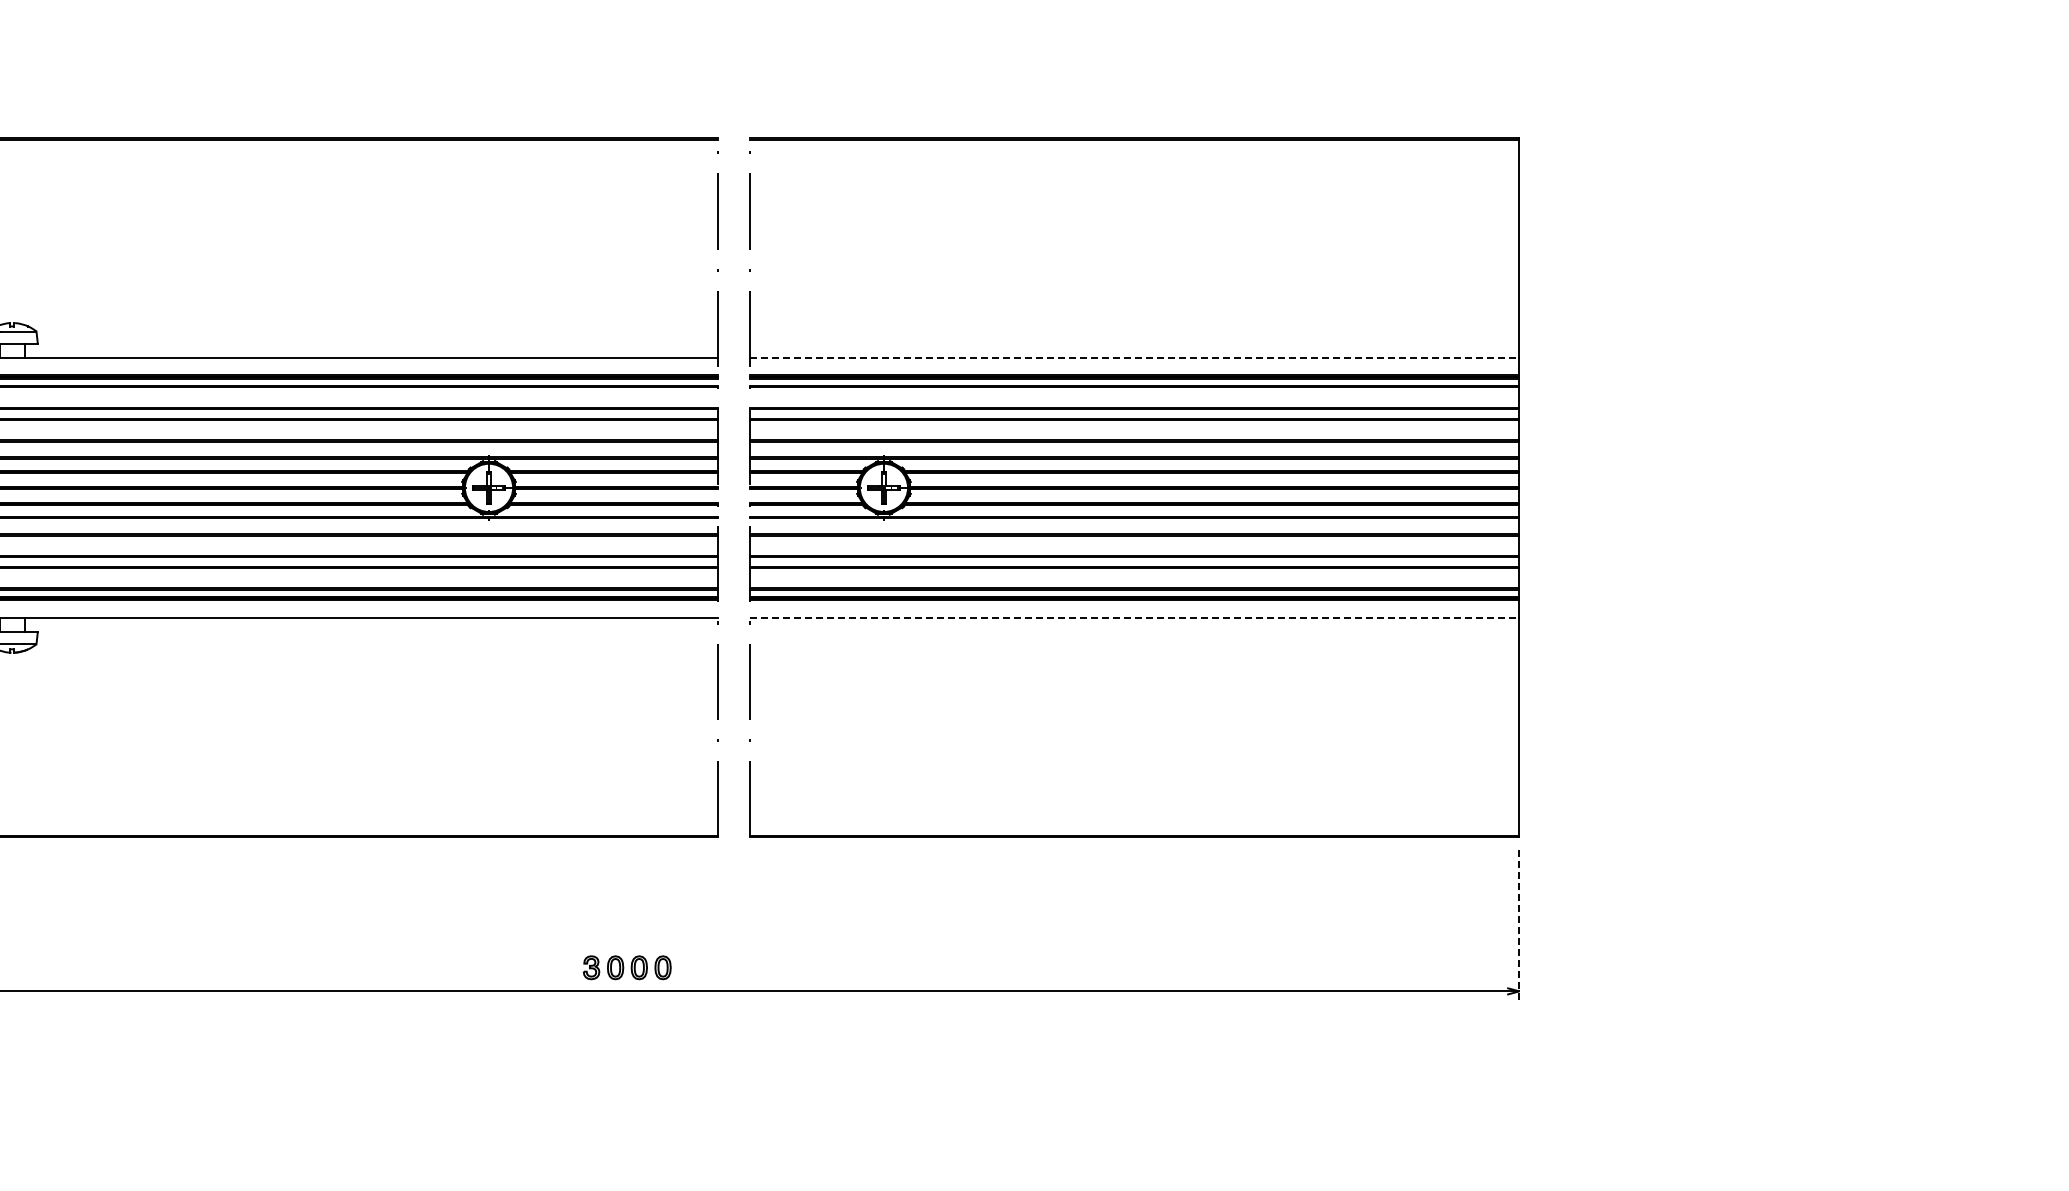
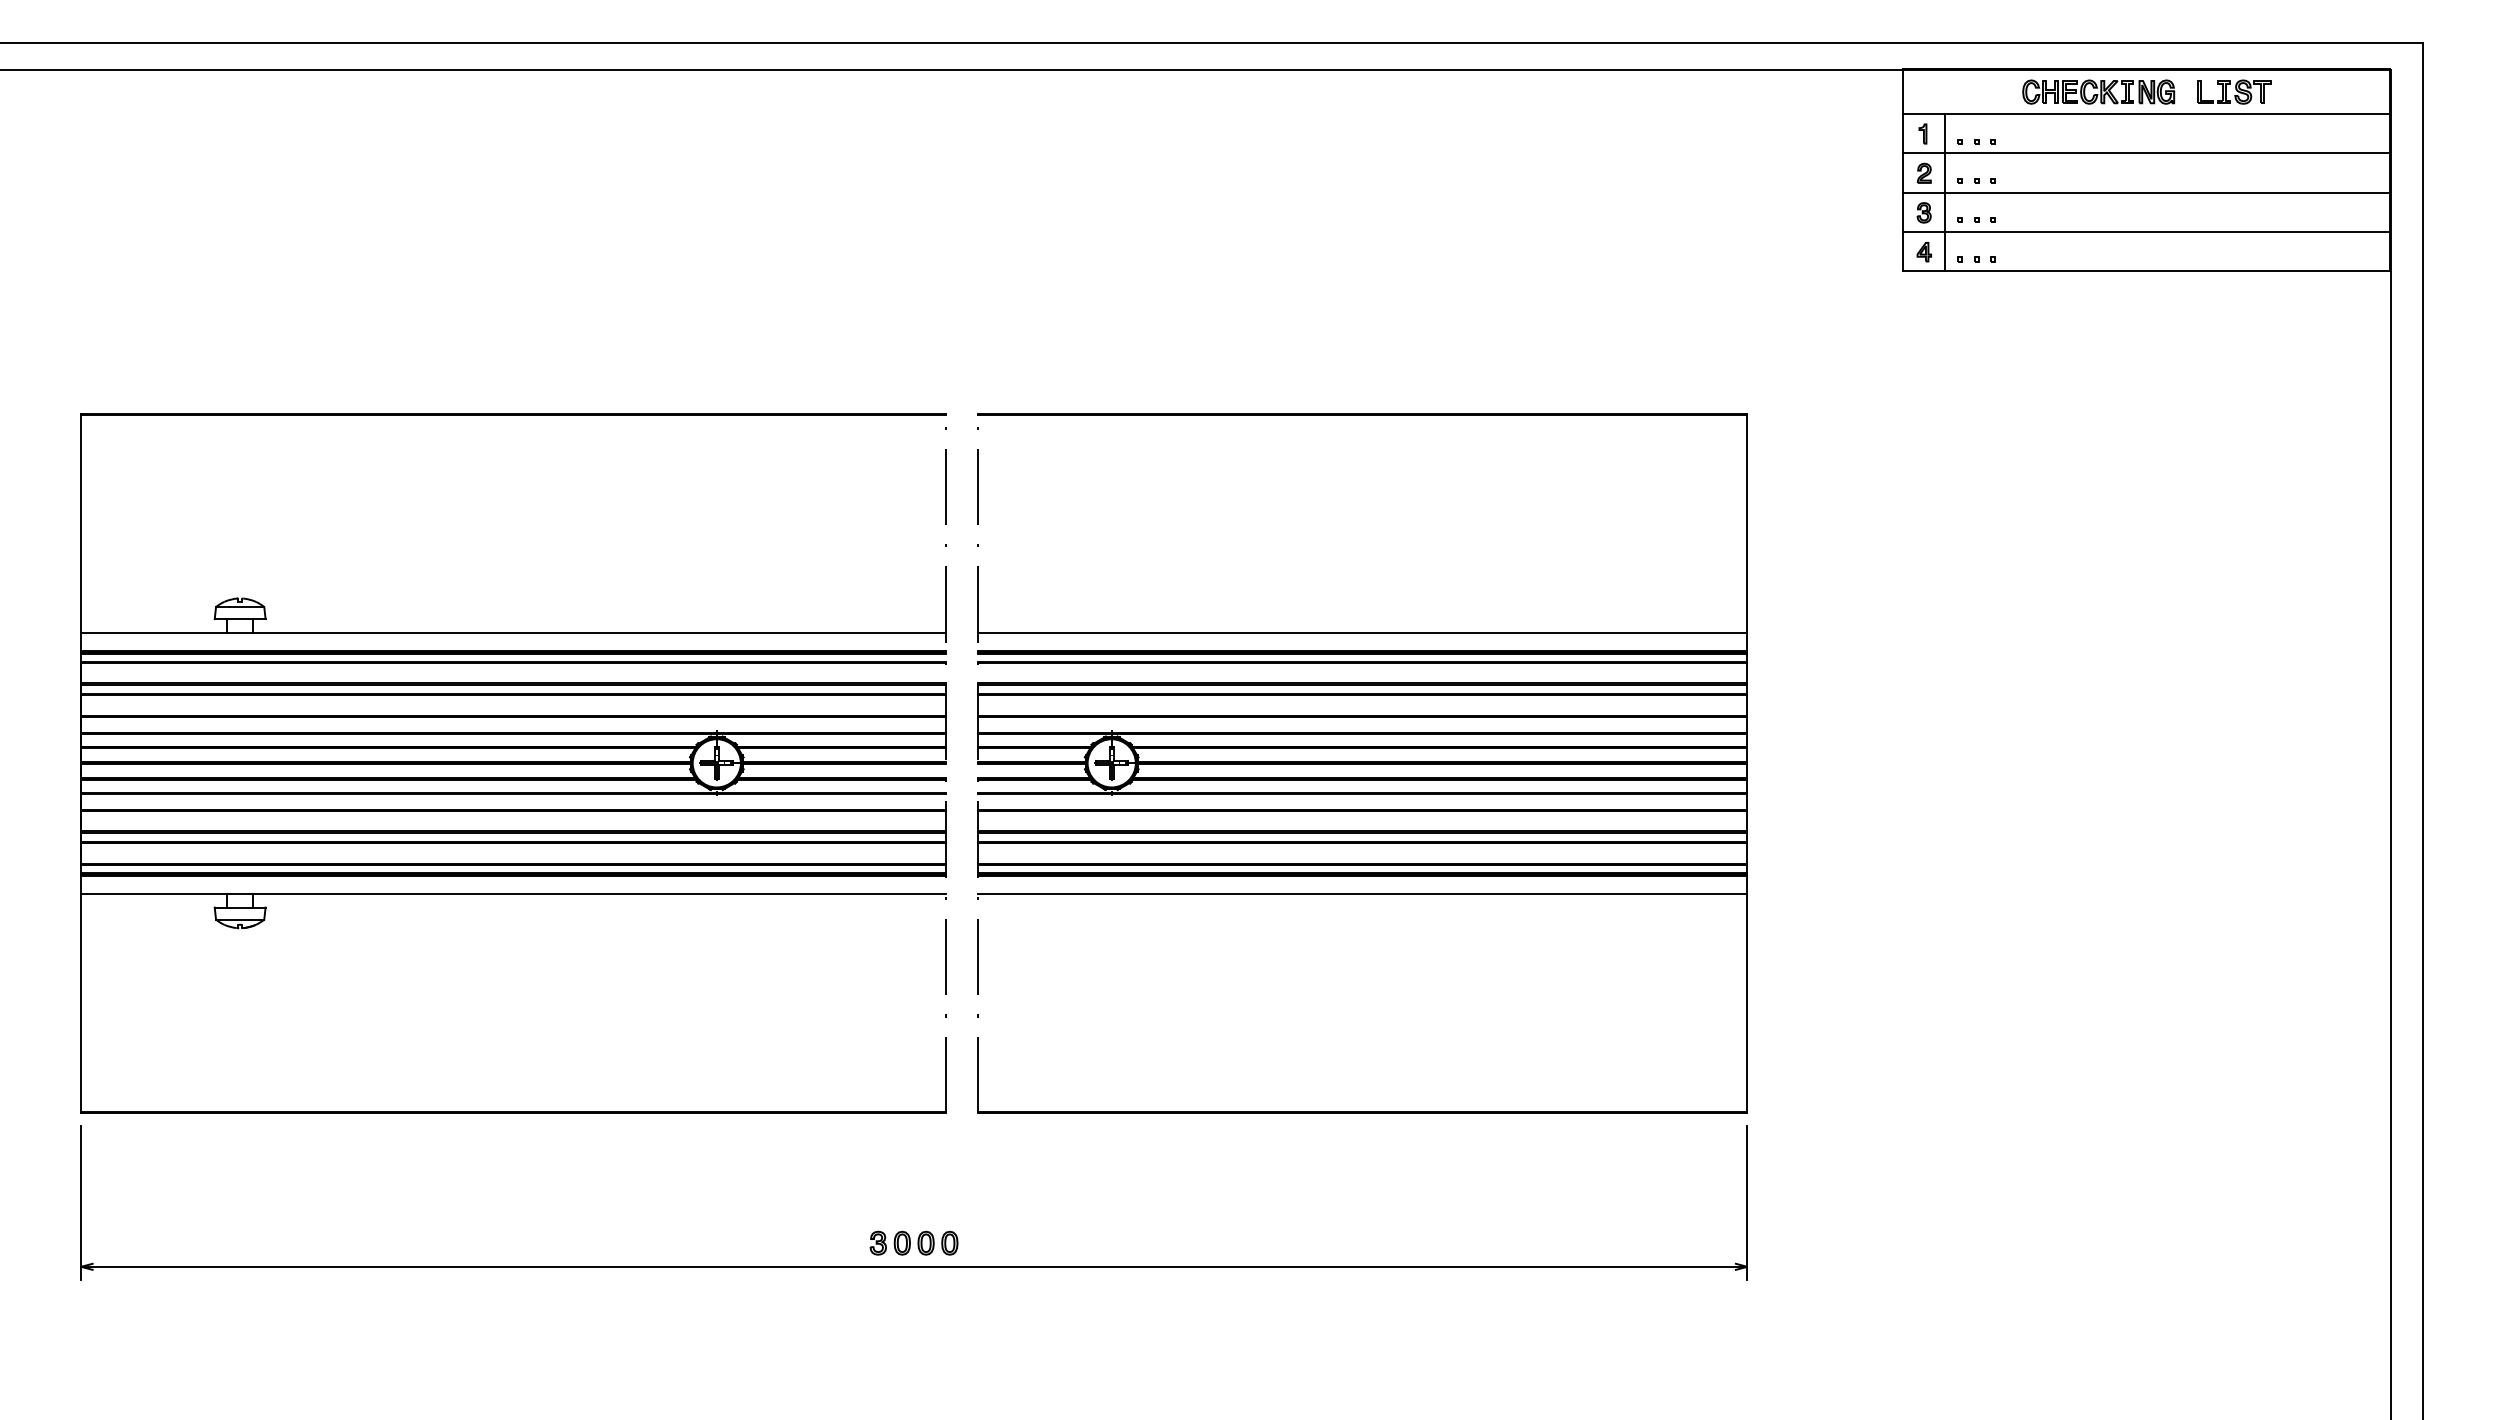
line: (1134, 358) -> (1362, 633), dashed -> solid
line: (1134, 618) -> (1362, 893), dashed -> solid
line: (1519, 927) -> (1747, 1202), dashed -> solid
part: (626, 967) -> (913, 1242), moved

